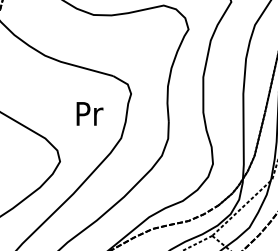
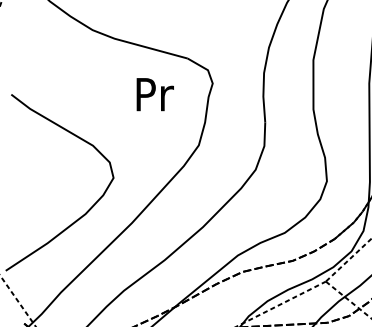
text: (89, 113) -> (154, 94), moved

